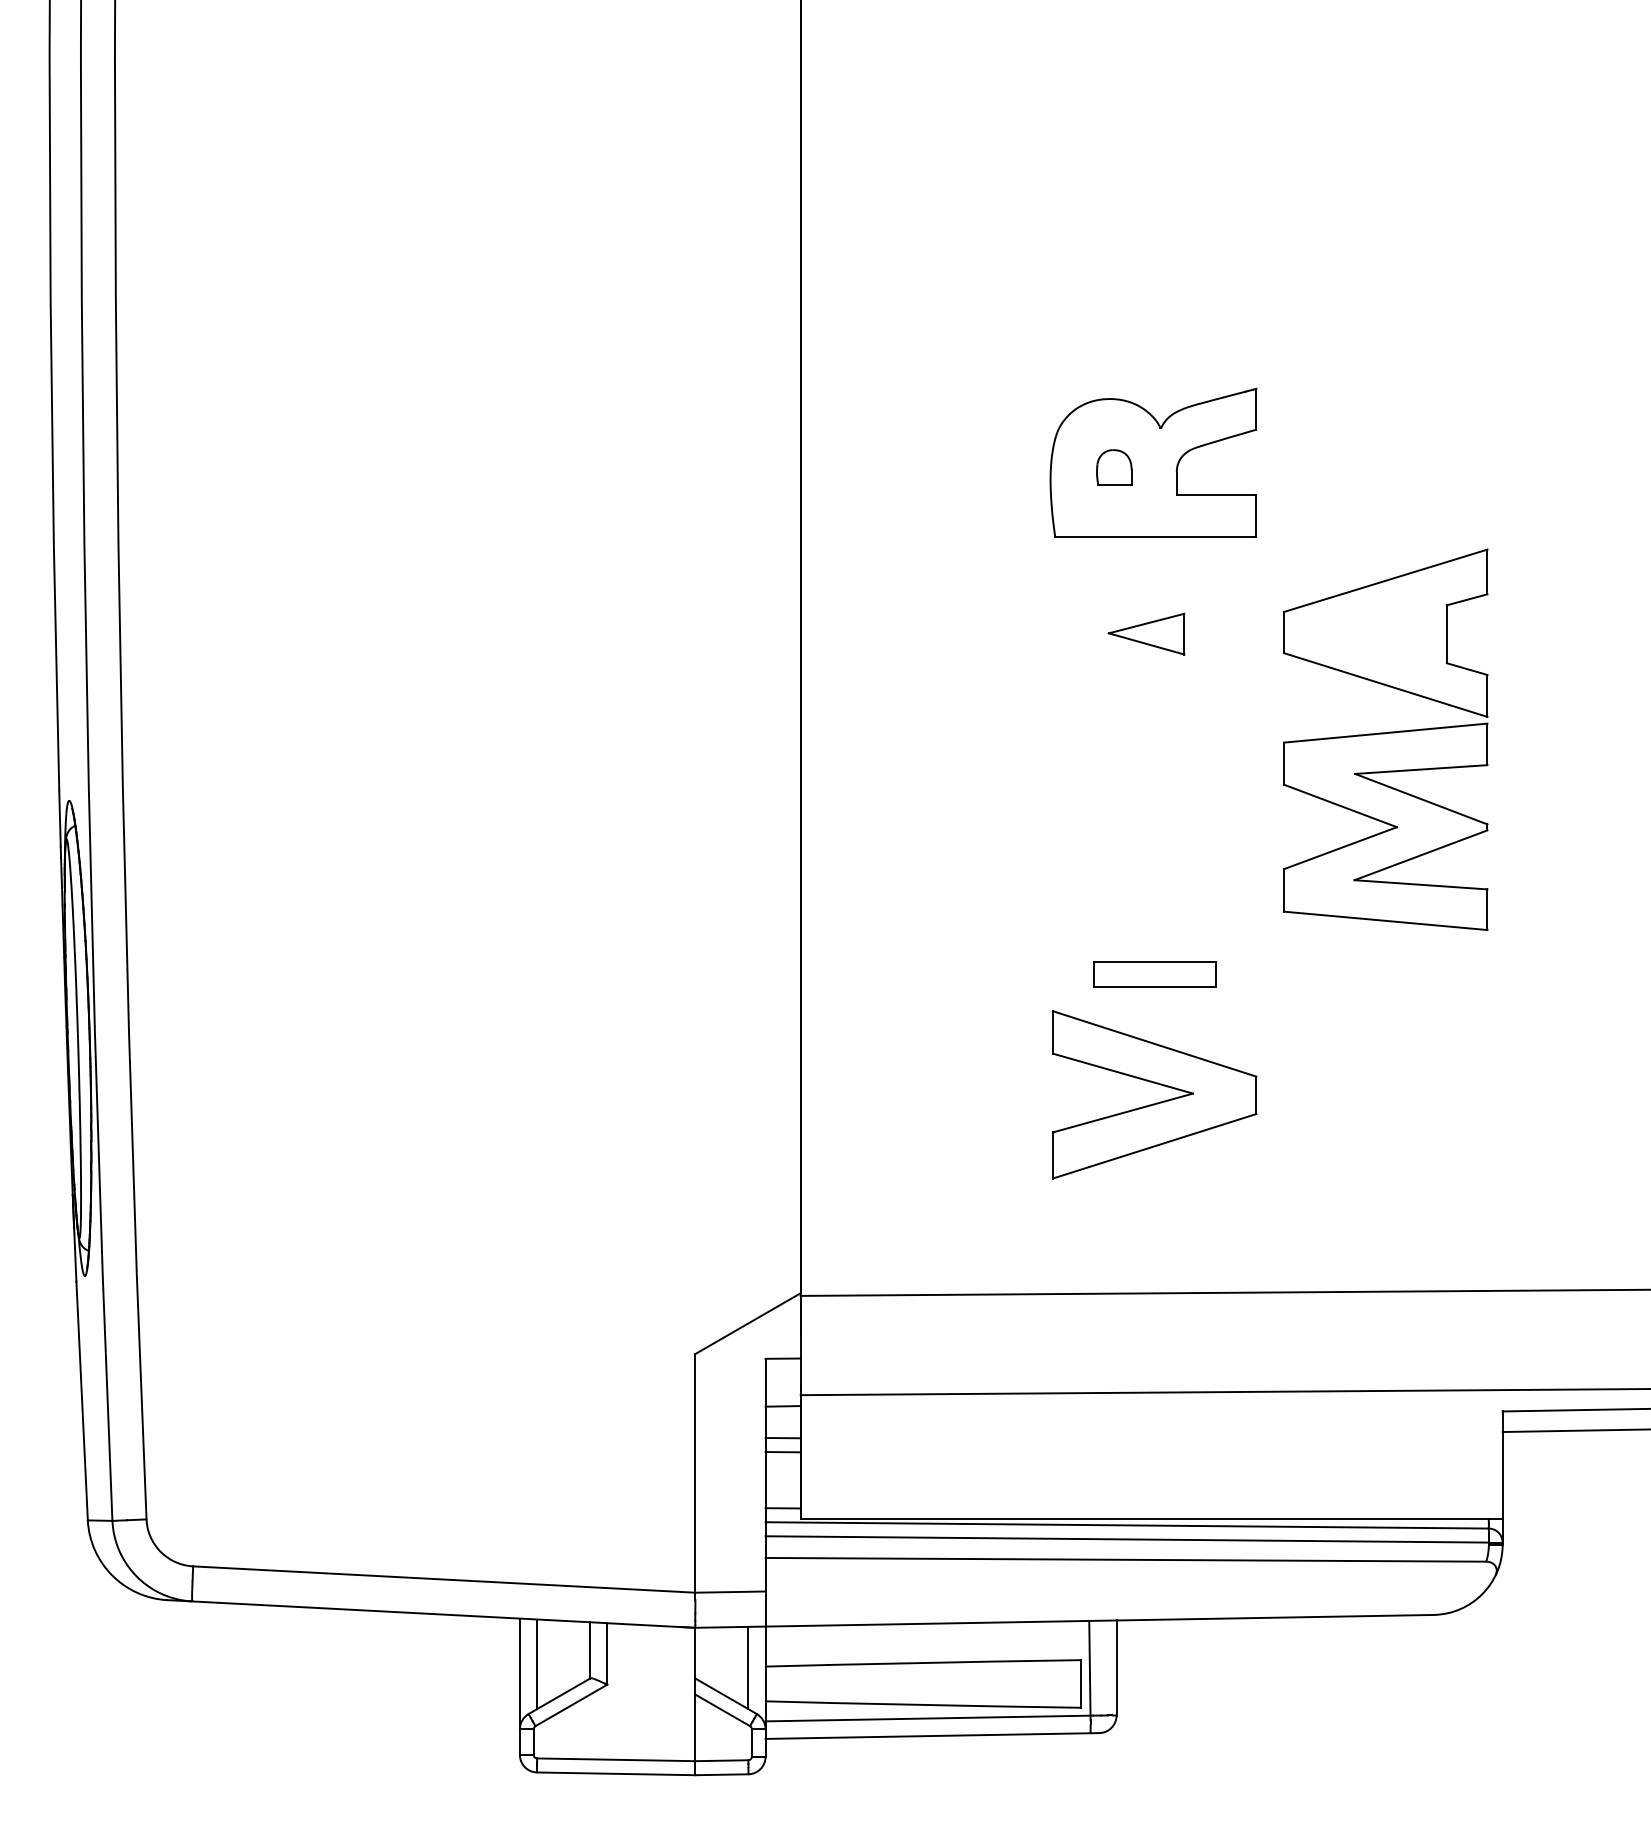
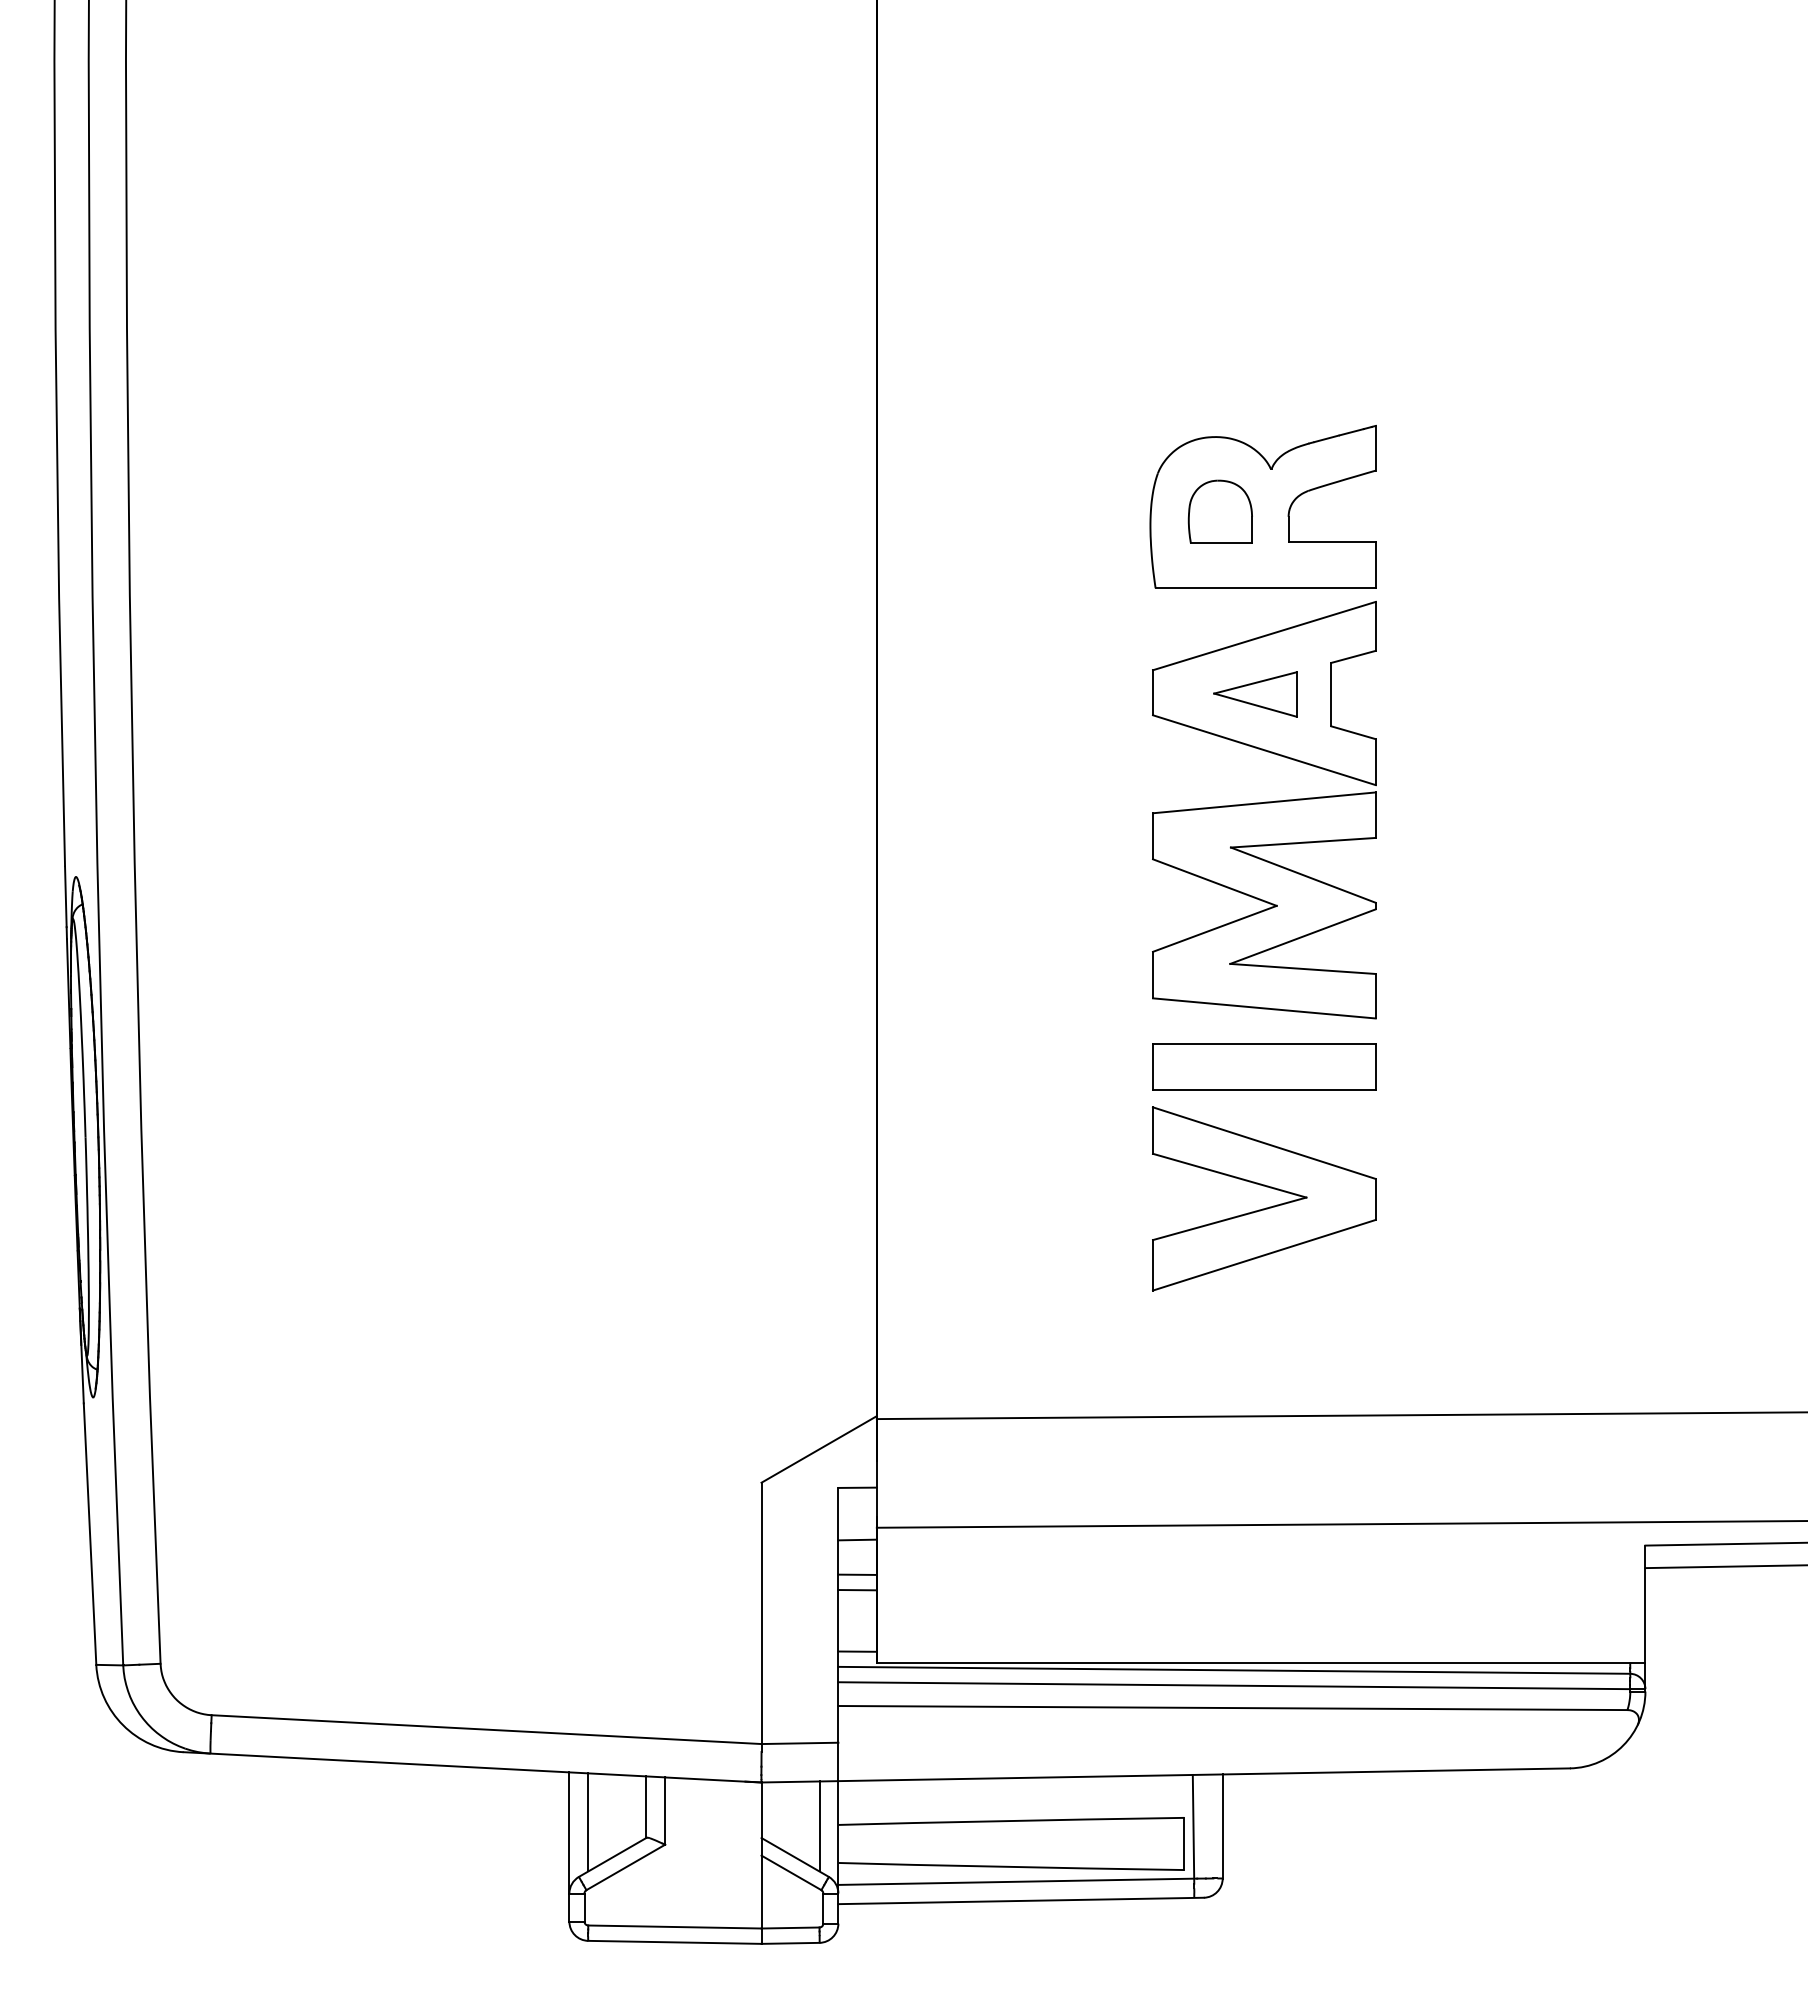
part: (1113, 467) -> (1219, 511), size x1.67
part: (1385, 740) -> (1264, 810), moved
part: (1154, 973) -> (1264, 1066), size x1.67

